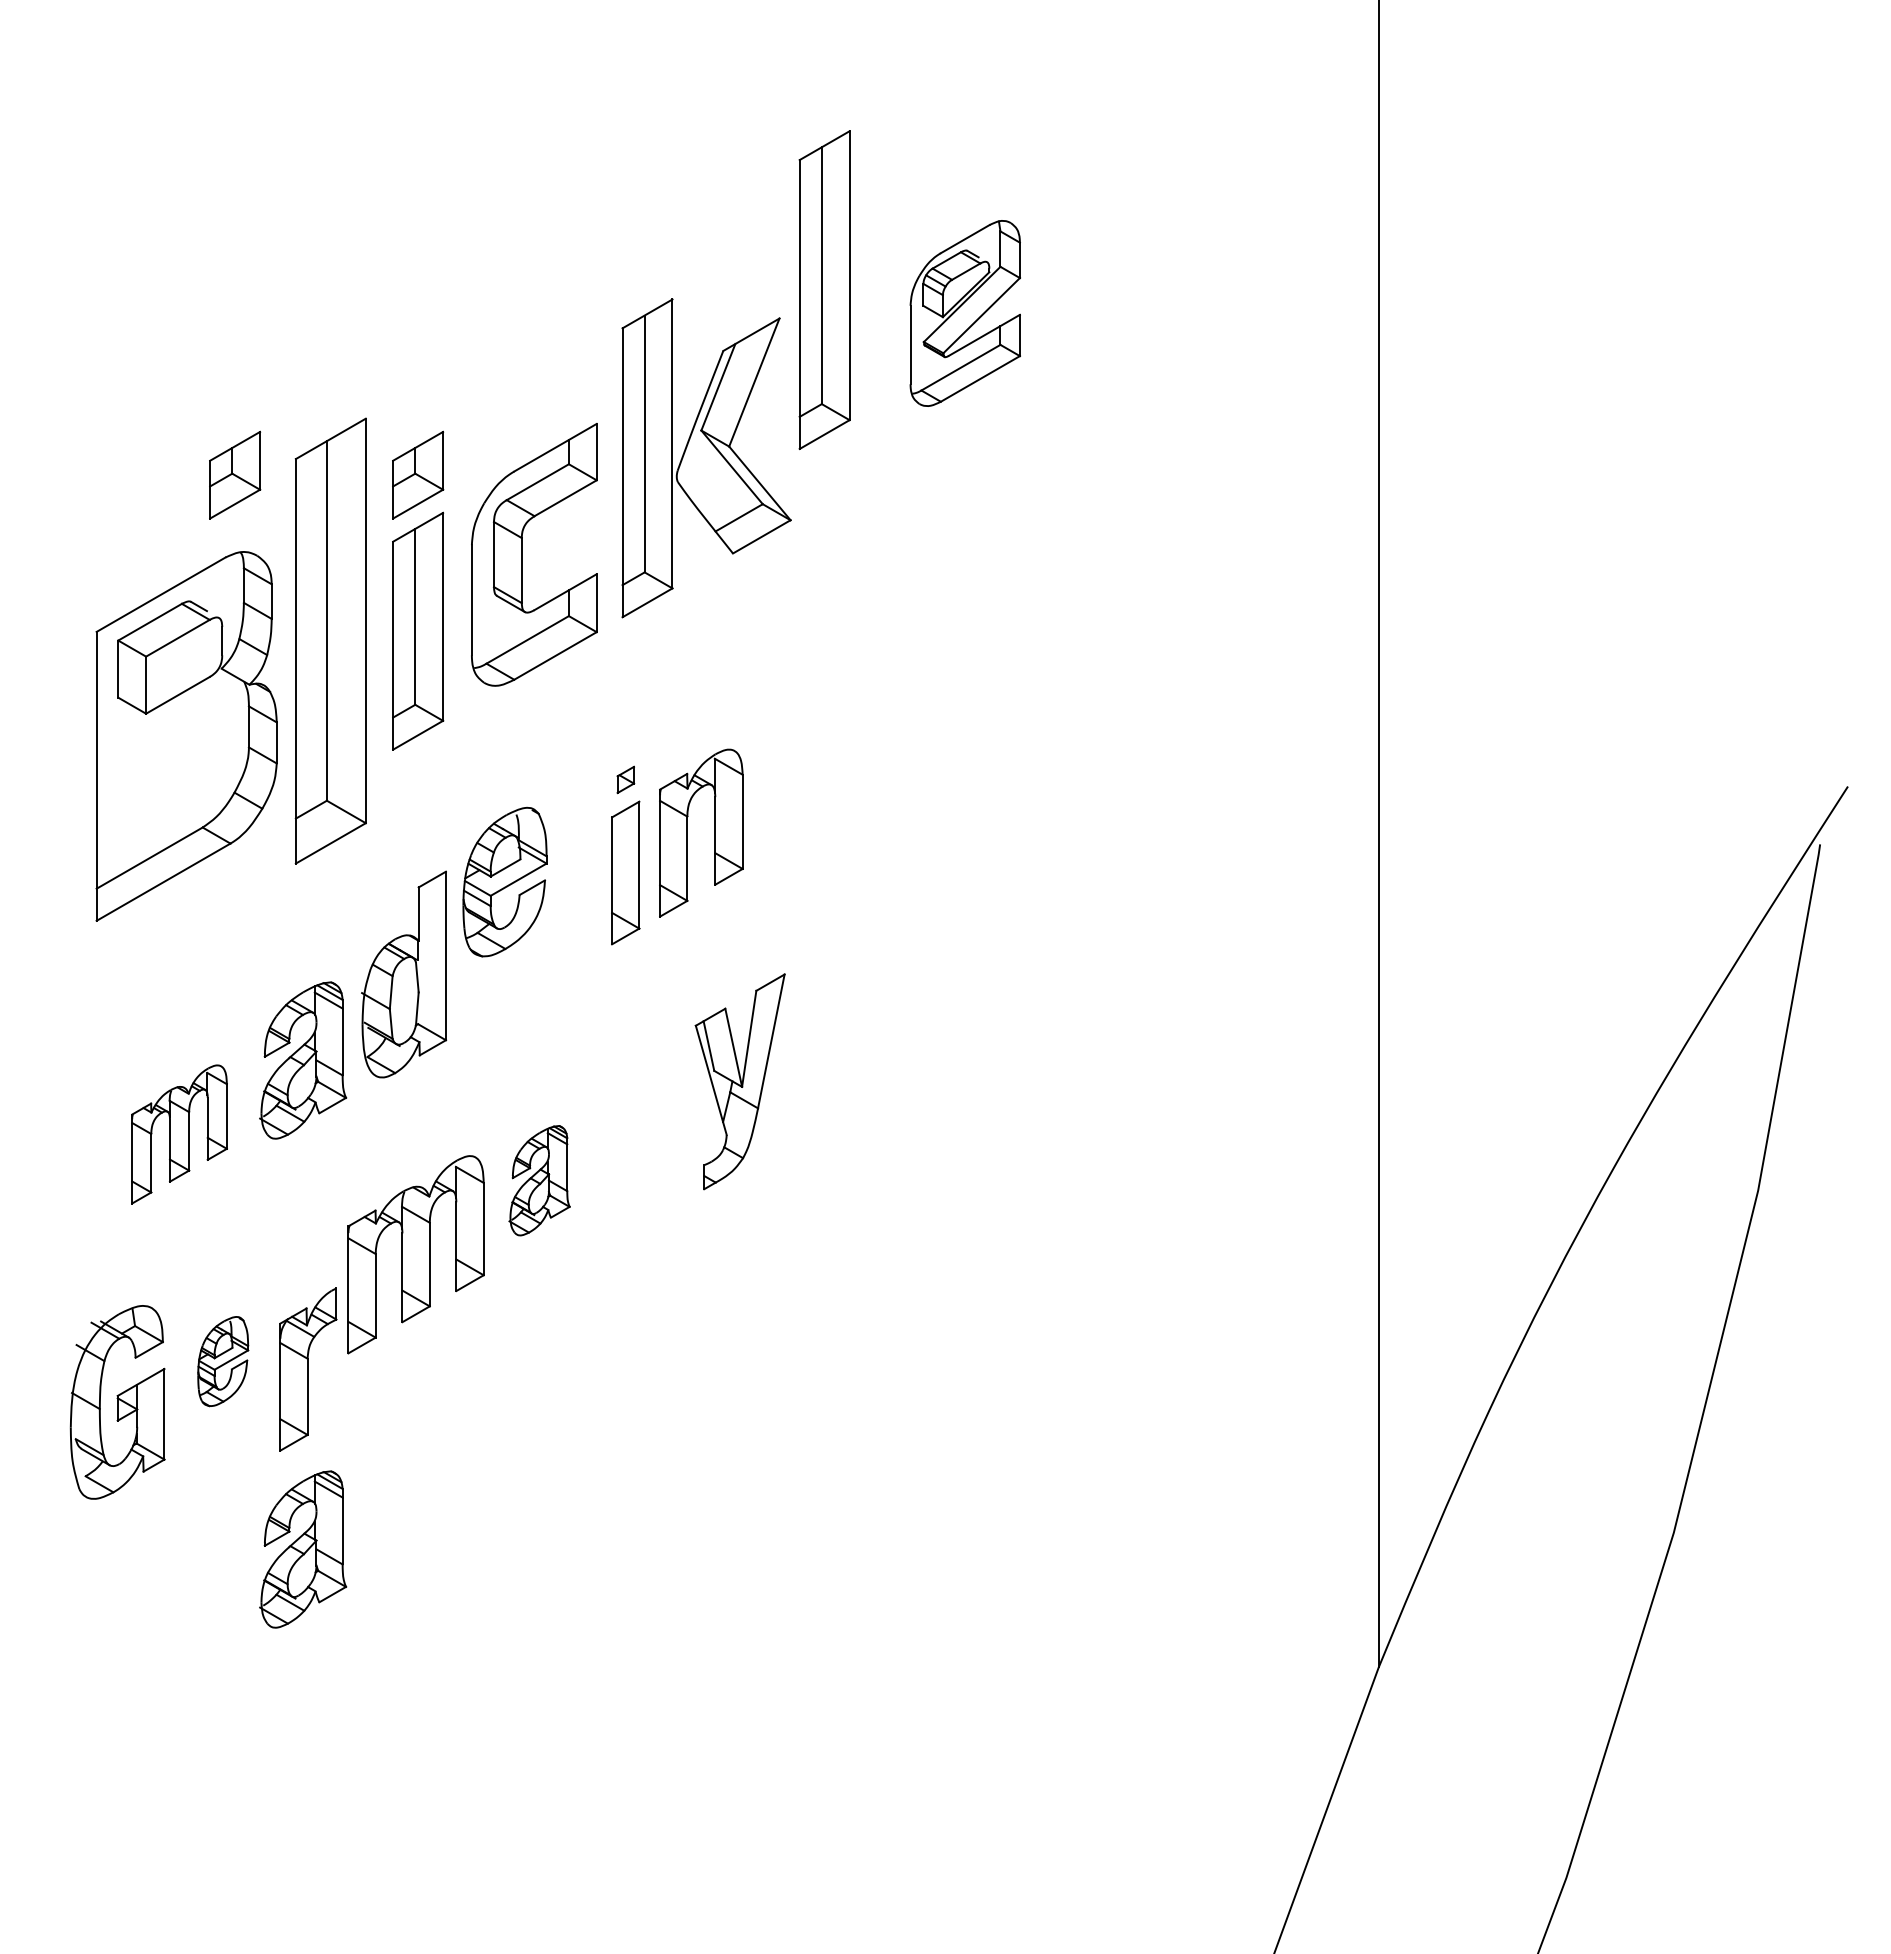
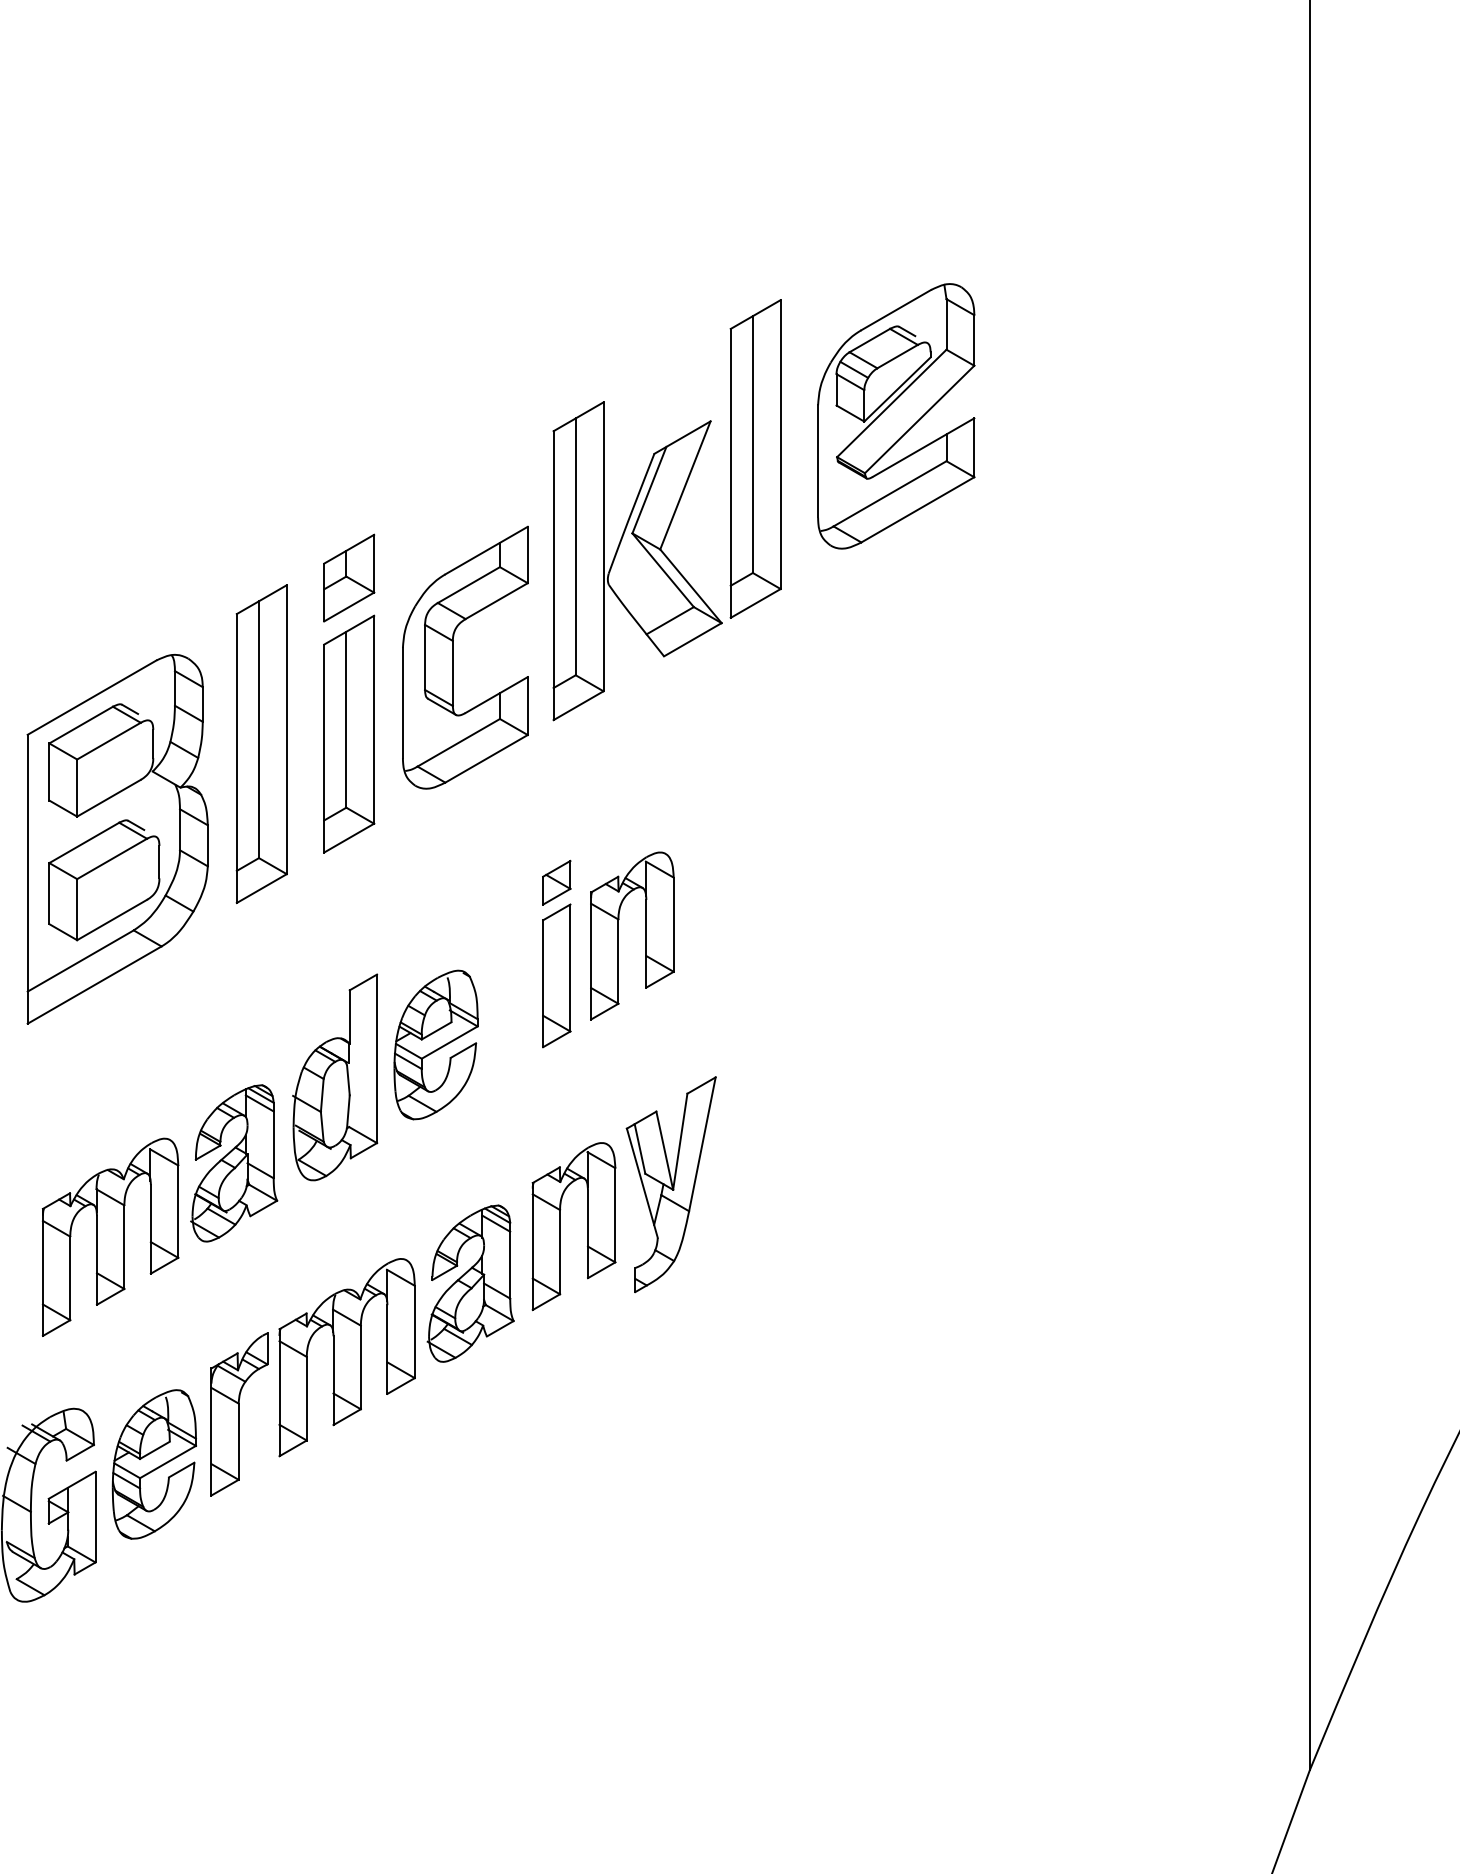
part: (824, 289) -> (755, 458), moved
part: (965, 313) -> (896, 416), size x1.43
part: (235, 474) -> (166, 577), removed
part: (330, 641) -> (261, 744), size x0.71
part: (173, 777) -> (104, 880), added
part: (625, 779) -> (556, 882), size x1.67
part: (504, 881) -> (435, 1044), moved
part: (629, 1123) -> (560, 1226), added
part: (179, 1134) -> (110, 1237), size x1.43
part: (539, 1180) -> (470, 1283), size x1.43
part: (222, 1361) -> (153, 1464), size x1.67
part: (308, 1369) -> (239, 1414), moved
part: (303, 1549) -> (234, 1652), removed

